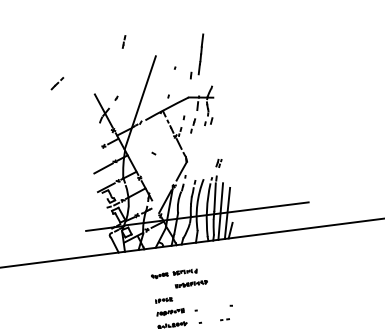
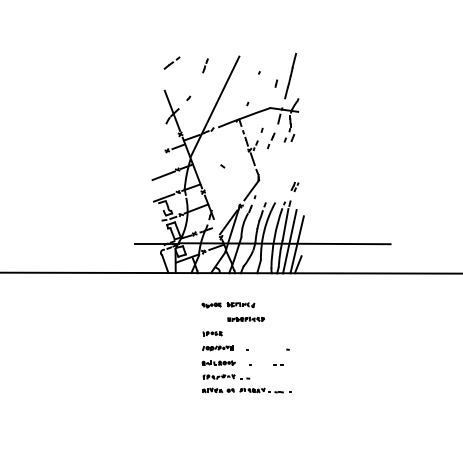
line: (124, 41) -> (205, 65), moved
line: (200, 54) -> (290, 76), moved
line: (56, 83) -> (171, 62), moved

